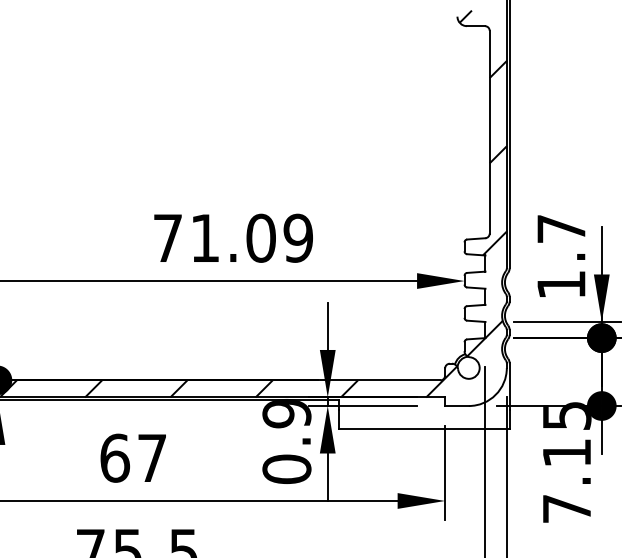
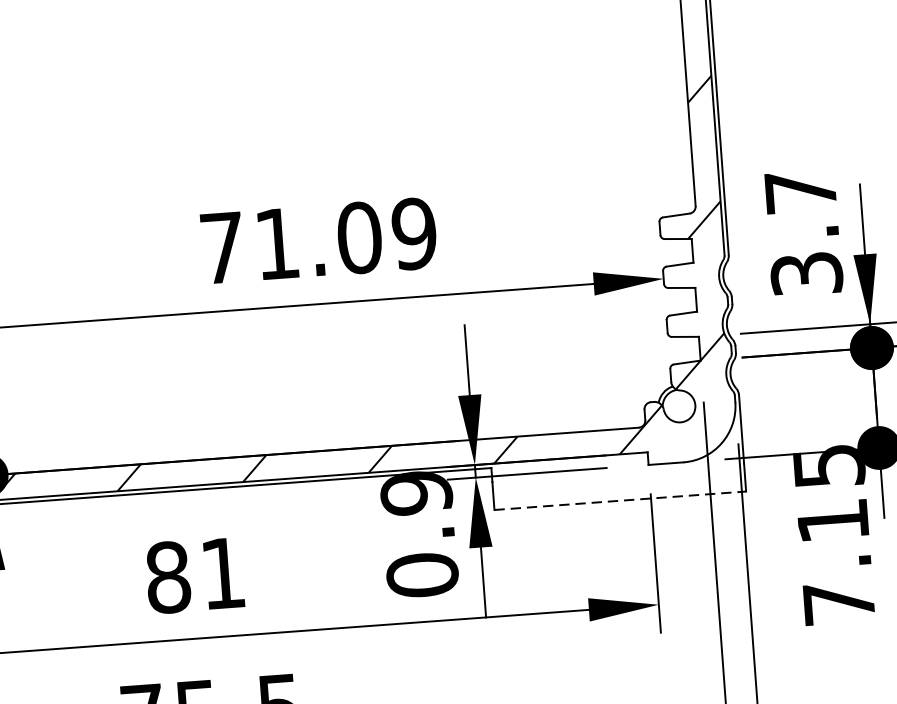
text: (561, 284) -> (806, 273), 1.7 -> 3.7
line: (424, 428) -> (620, 500), solid -> dashed
text: (132, 457) -> (193, 574), 67 -> 81

